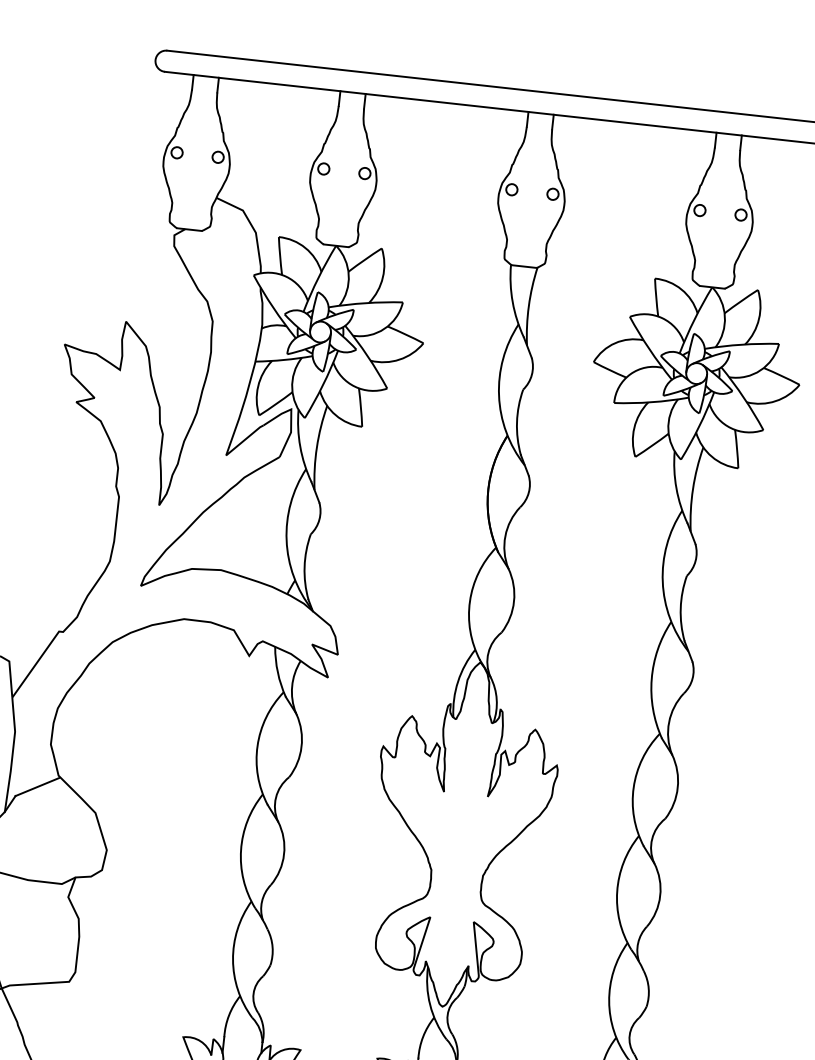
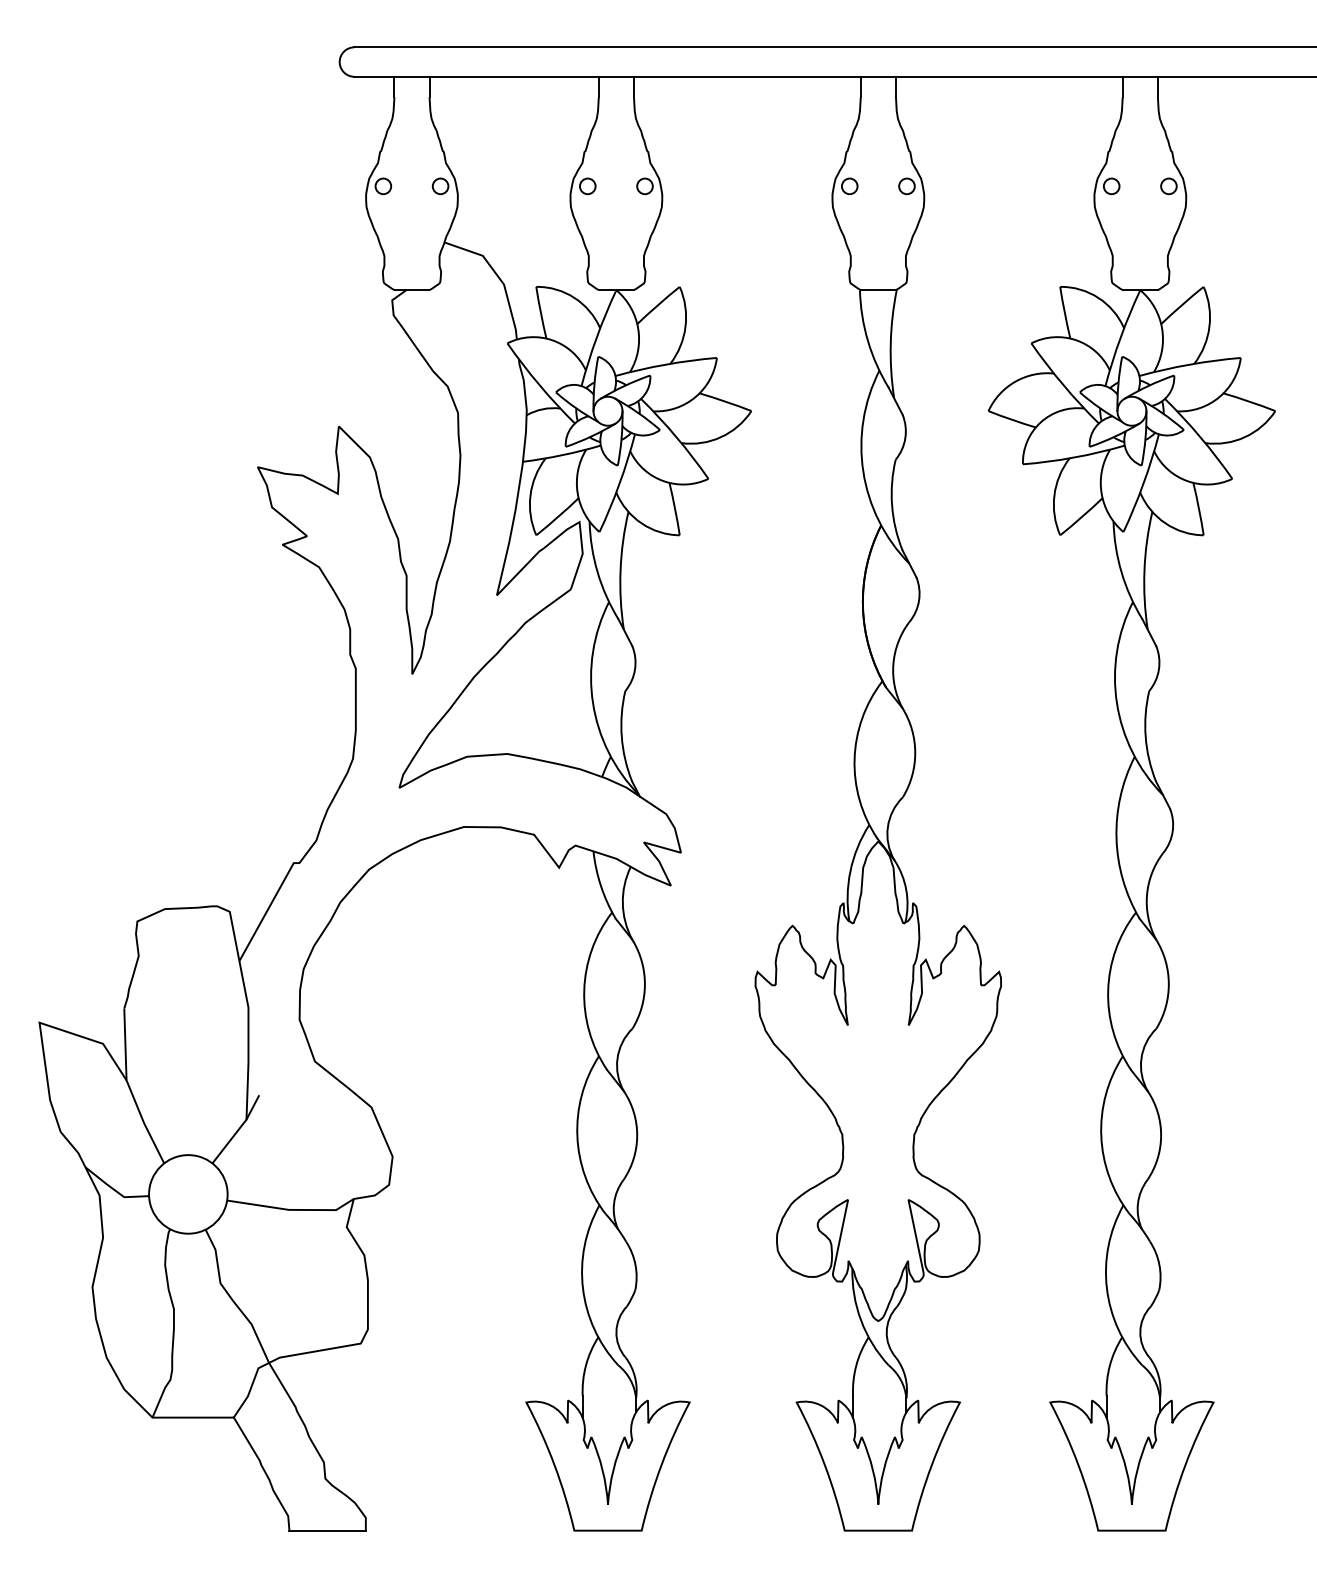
line: (37, 787) -> (287, 1080), removed

